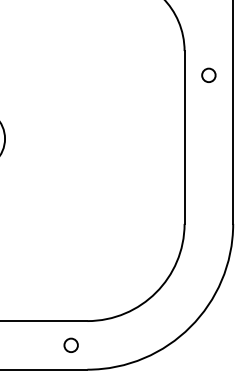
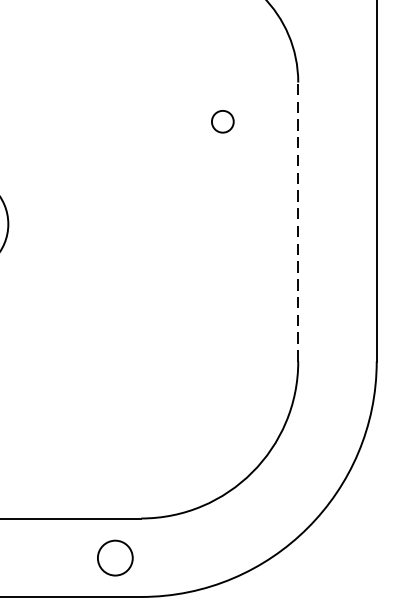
circle: (208, 74) -> (222, 120), moved
line: (184, 137) -> (298, 222), solid -> dashed
circle: (70, 344) -> (114, 556), size x1.6

